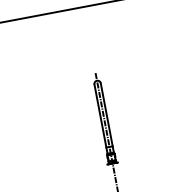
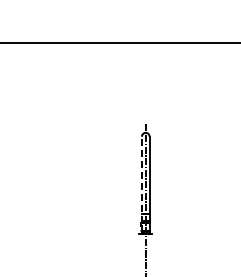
line: (100, 119) -> (141, 179), solid -> dashed

